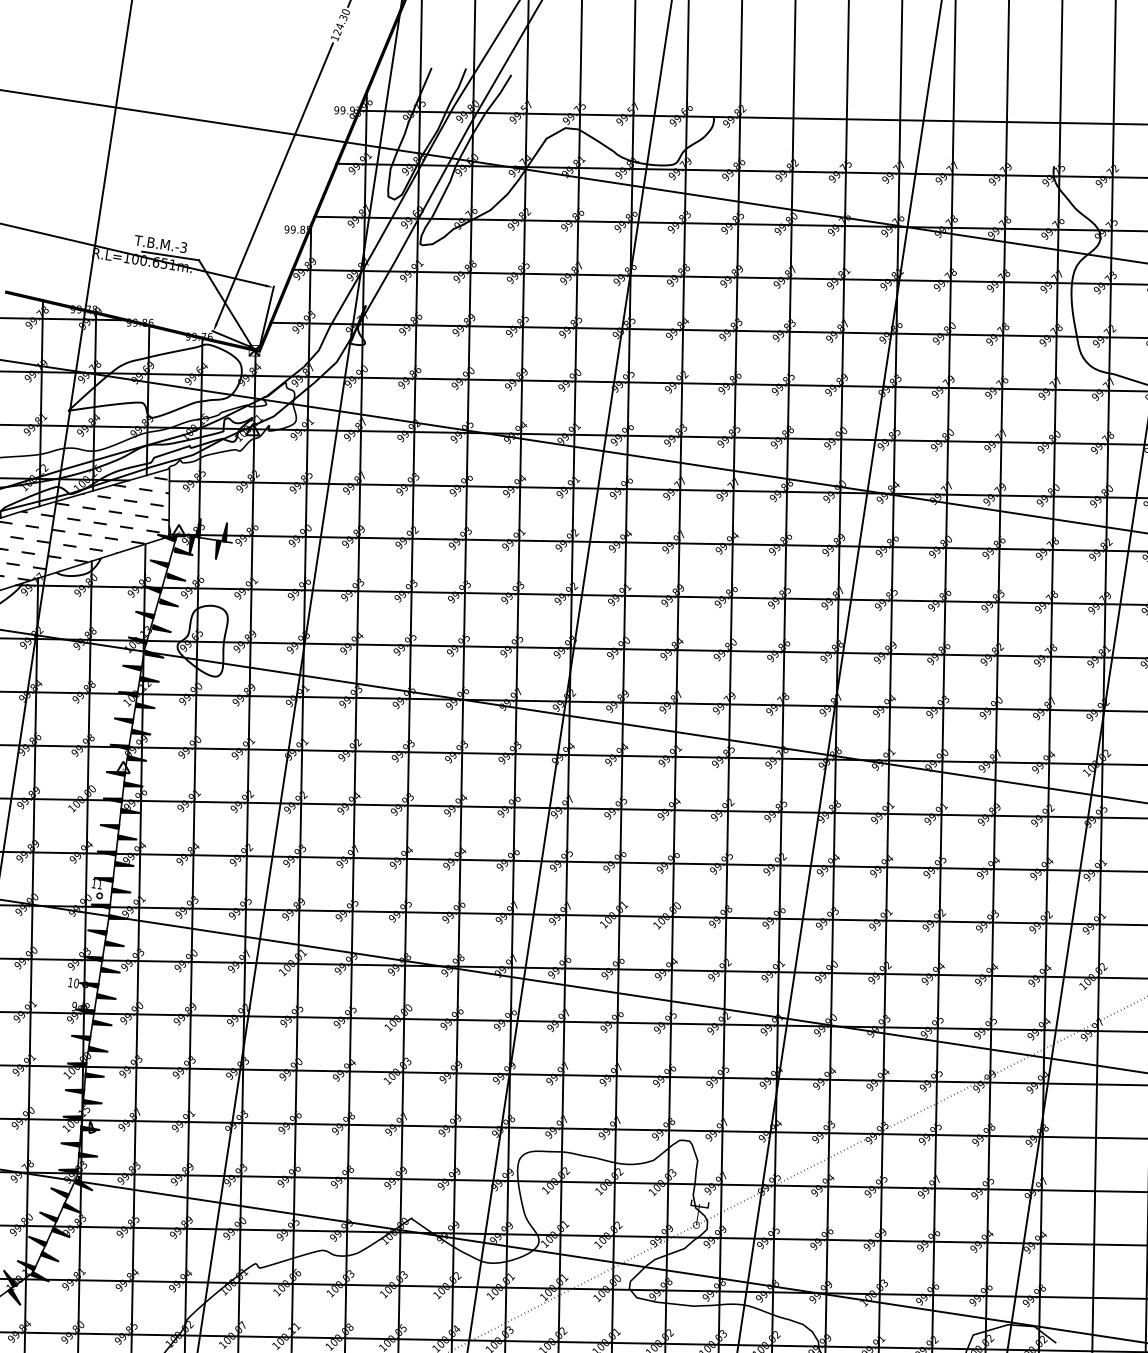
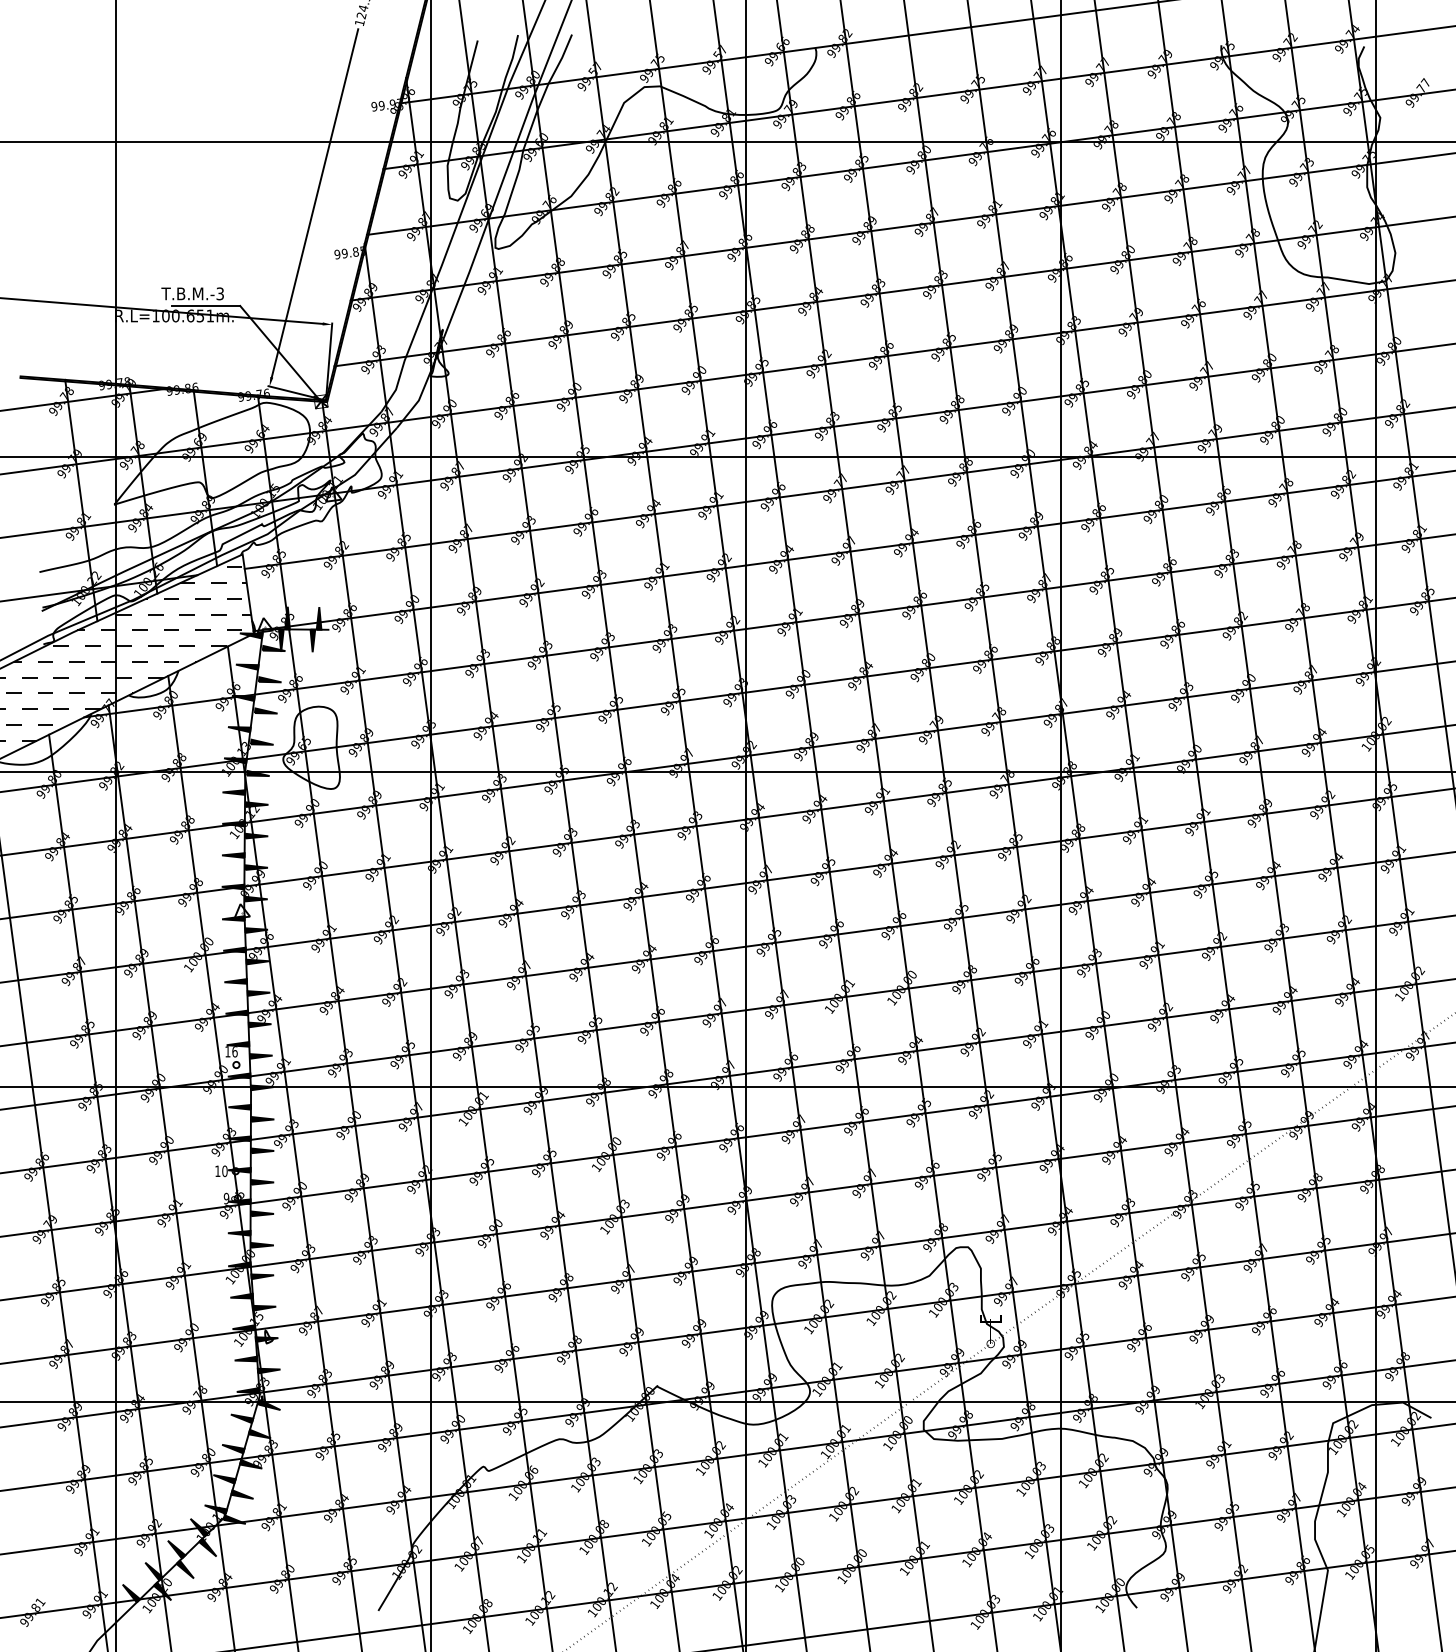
text: (99, 884) -> (234, 1051), 11 -> 16

